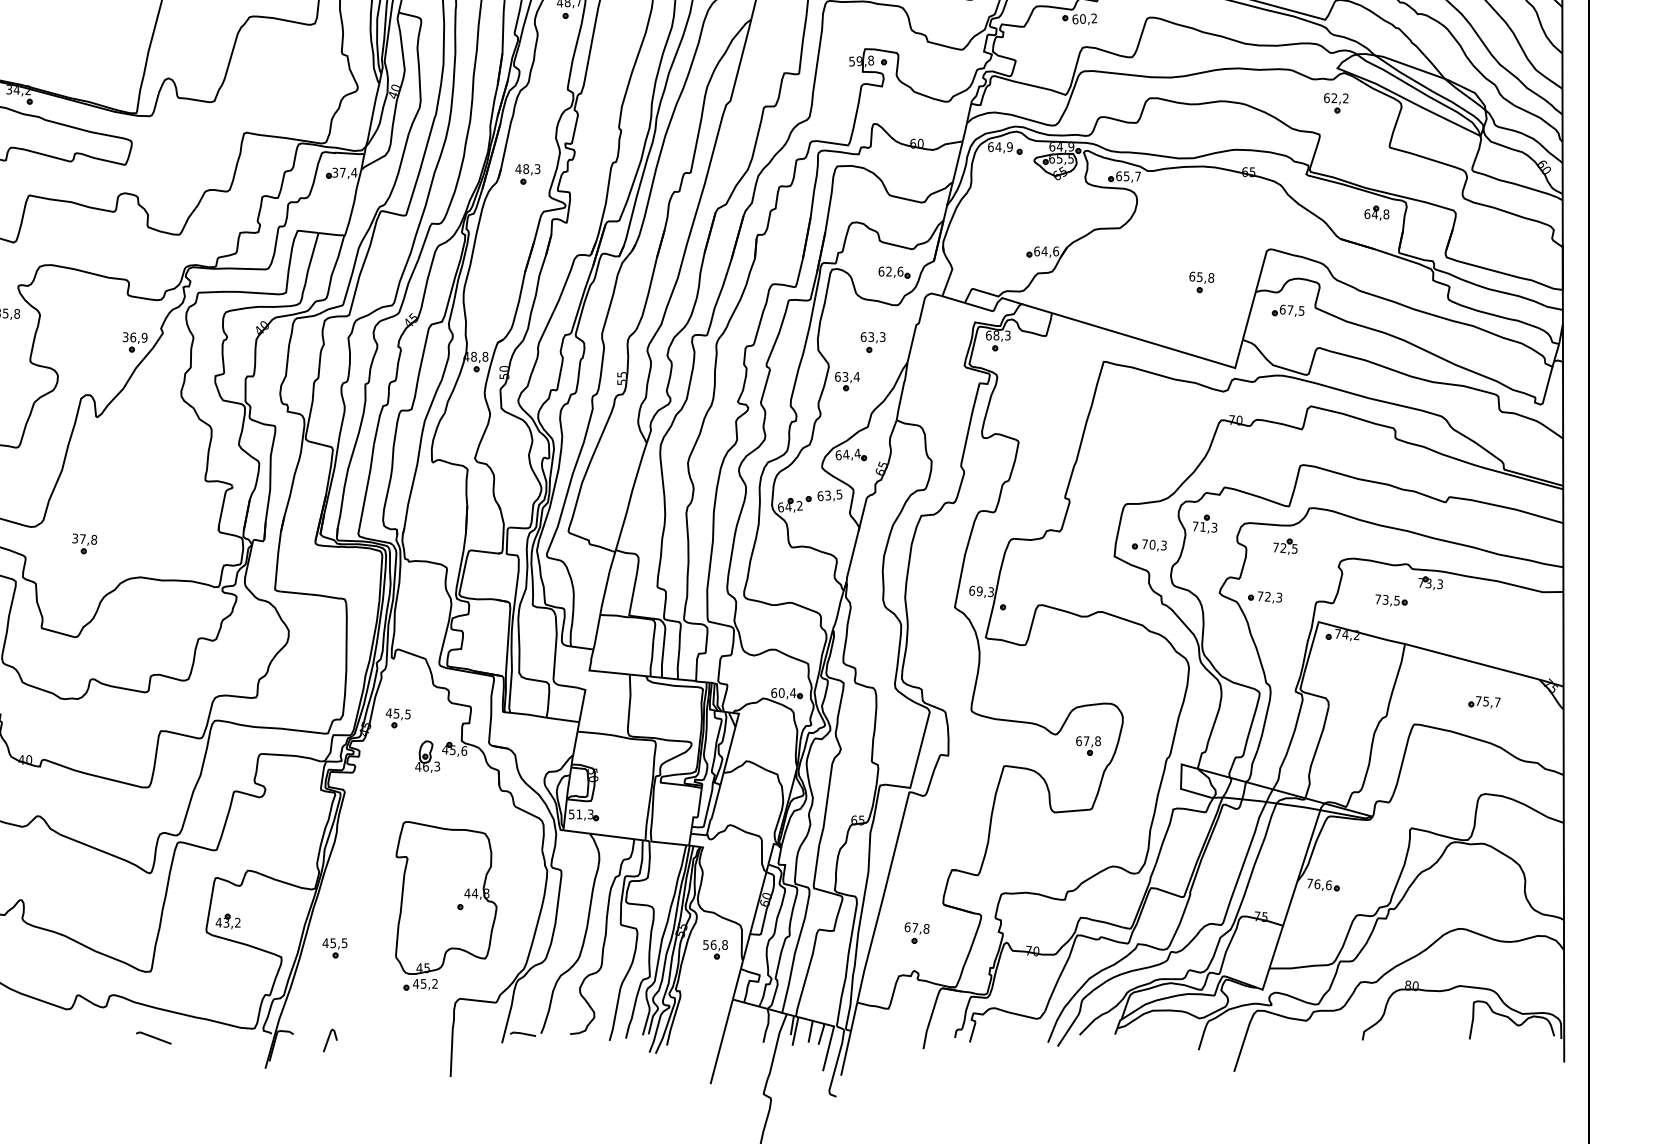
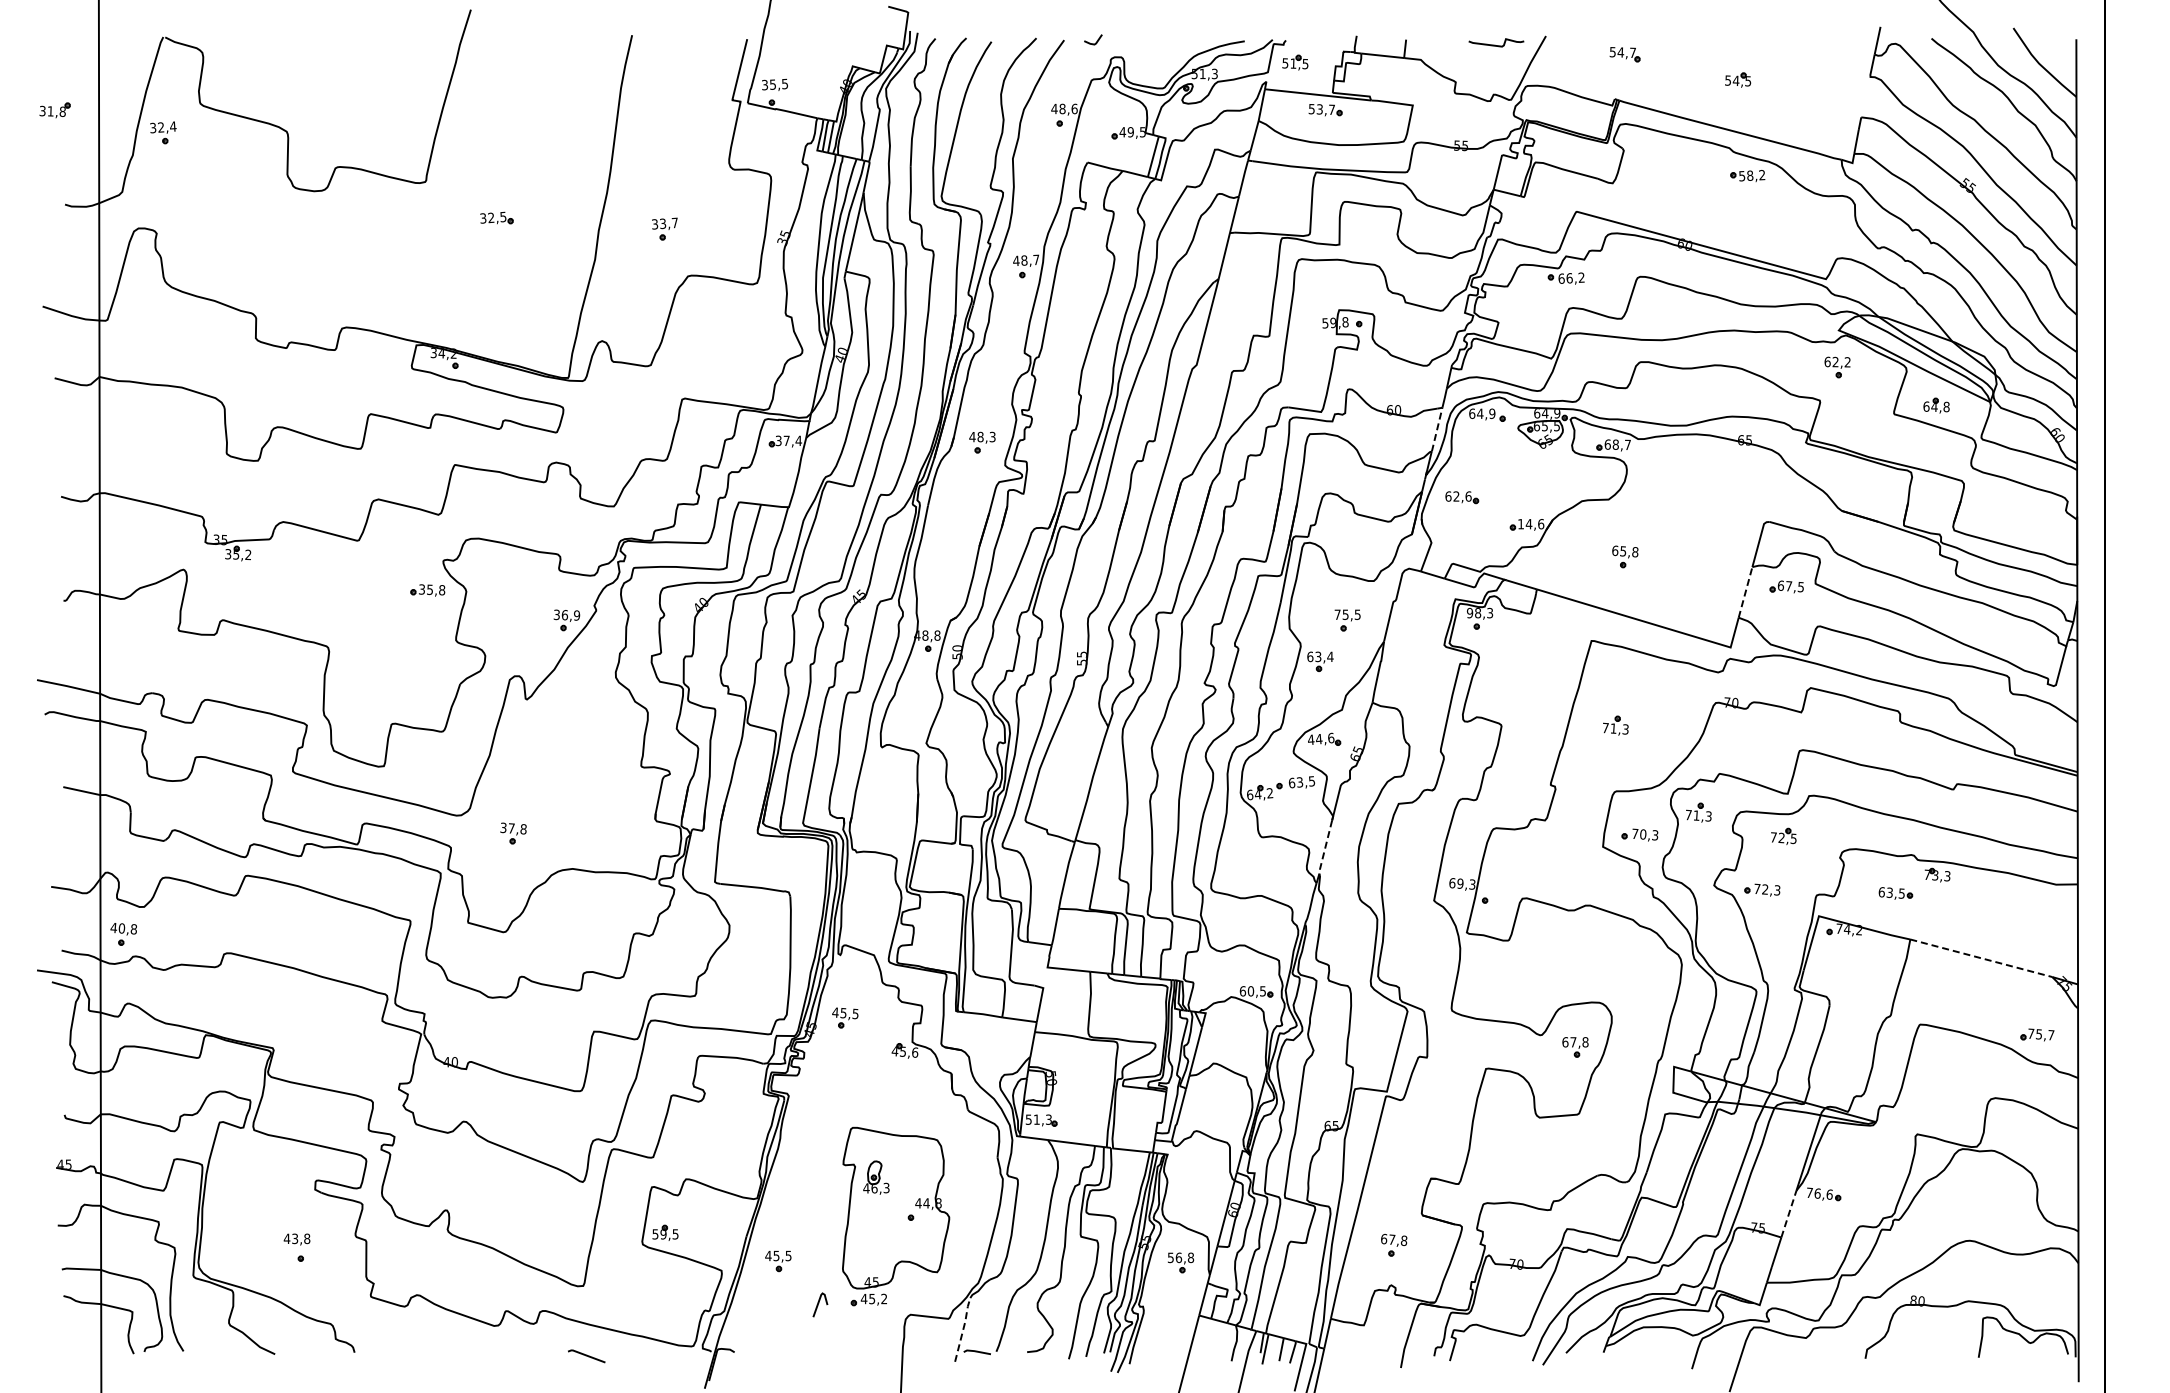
text: (1082, 19) -> (1569, 278), 60,2 -> 66,2
line: (958, 162) -> (1437, 430), solid -> dashed
text: (1126, 176) -> (1615, 444), 65,7 -> 68,7
part: (1376, 213) -> (1936, 405), moved
text: (1037, 251) -> (1521, 524), 64,6 -> 14,6
part: (894, 272) -> (1462, 497), moved
part: (1201, 282) -> (1625, 556), moved
line: (1249, 315) -> (1745, 591), solid -> dashed
text: (988, 334) -> (1469, 612), 68,3 -> 98,3
text: (873, 336) -> (1347, 614), 63,3 -> 75,5
part: (1126, 441) -> (1615, 725), added
text: (848, 454) -> (1321, 738), 64,4 -> 44,6
line: (852, 558) -> (1325, 848), solid -> dashed
text: (1377, 599) -> (1881, 892), 73,5 -> 63,5
line: (1471, 662) -> (1980, 958), solid -> dashed
text: (792, 693) -> (1262, 991), 60,4 -> 60,5
part: (1484, 701) -> (2037, 1034), moved
part: (427, 756) -> (876, 1177), moved
line: (1289, 904) -> (1788, 1214), solid -> dashed
text: (228, 922) -> (665, 1234), 43,2 -> 59,5
line: (510, 1011) -> (963, 1328), solid -> dashed
line: (329, 1039) -> (819, 1303), moved

